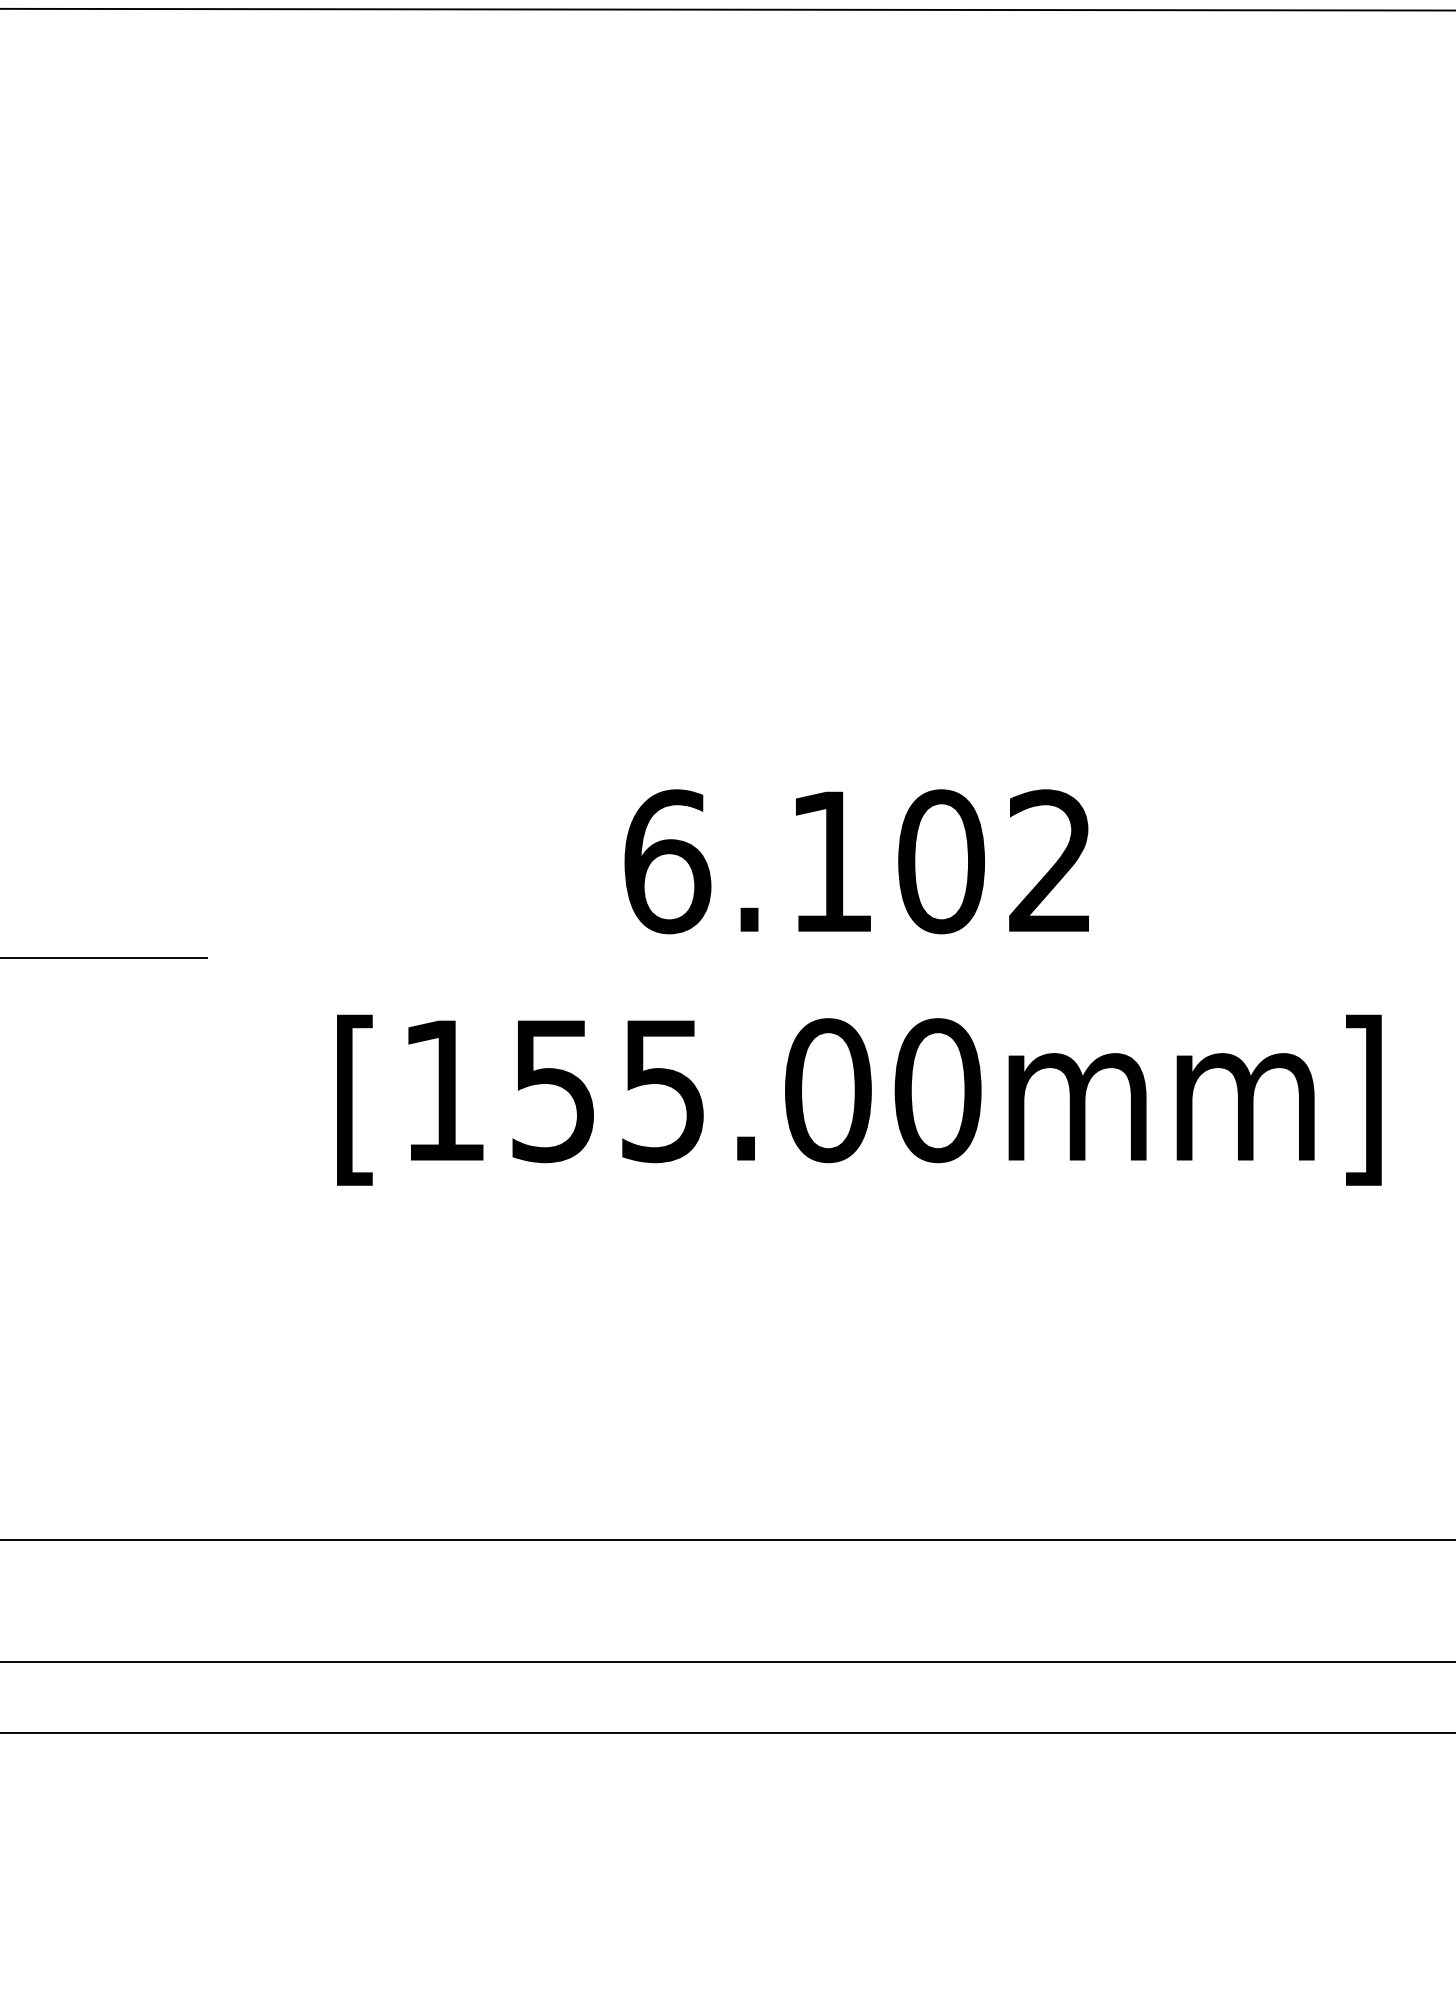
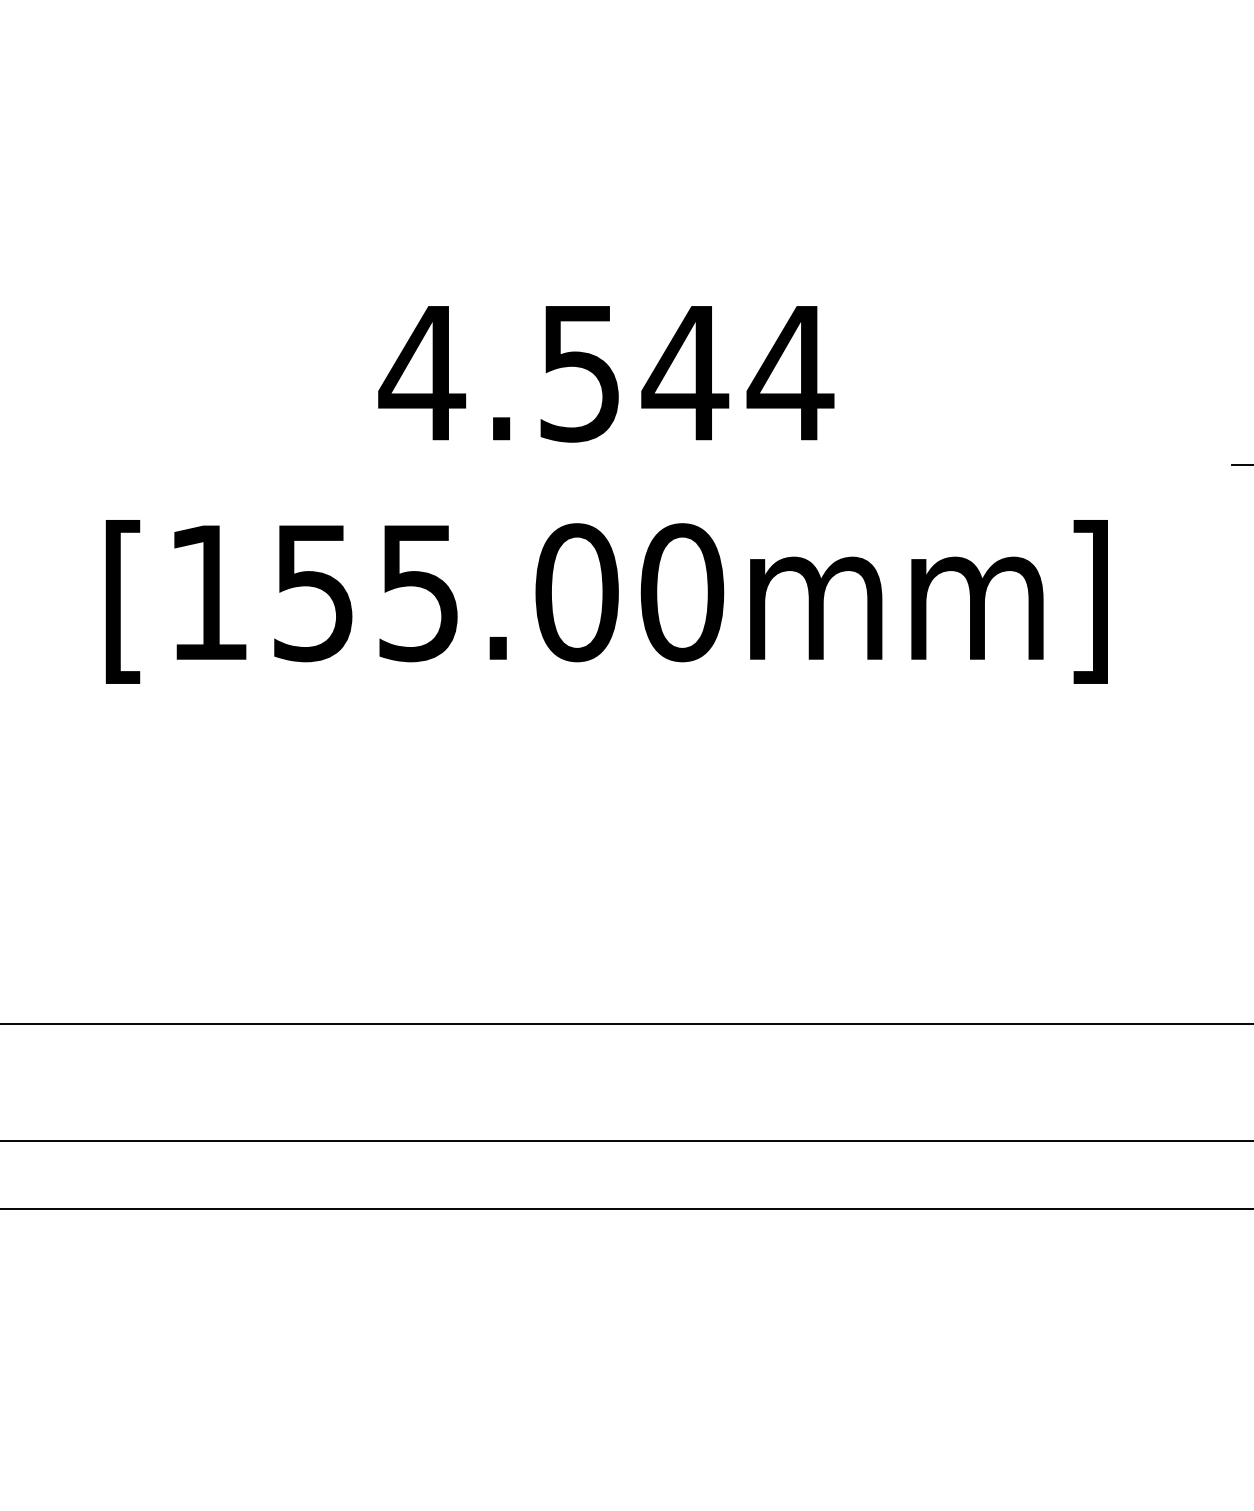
text: (858, 861) -> (606, 372), 6.102 -> 4.544

